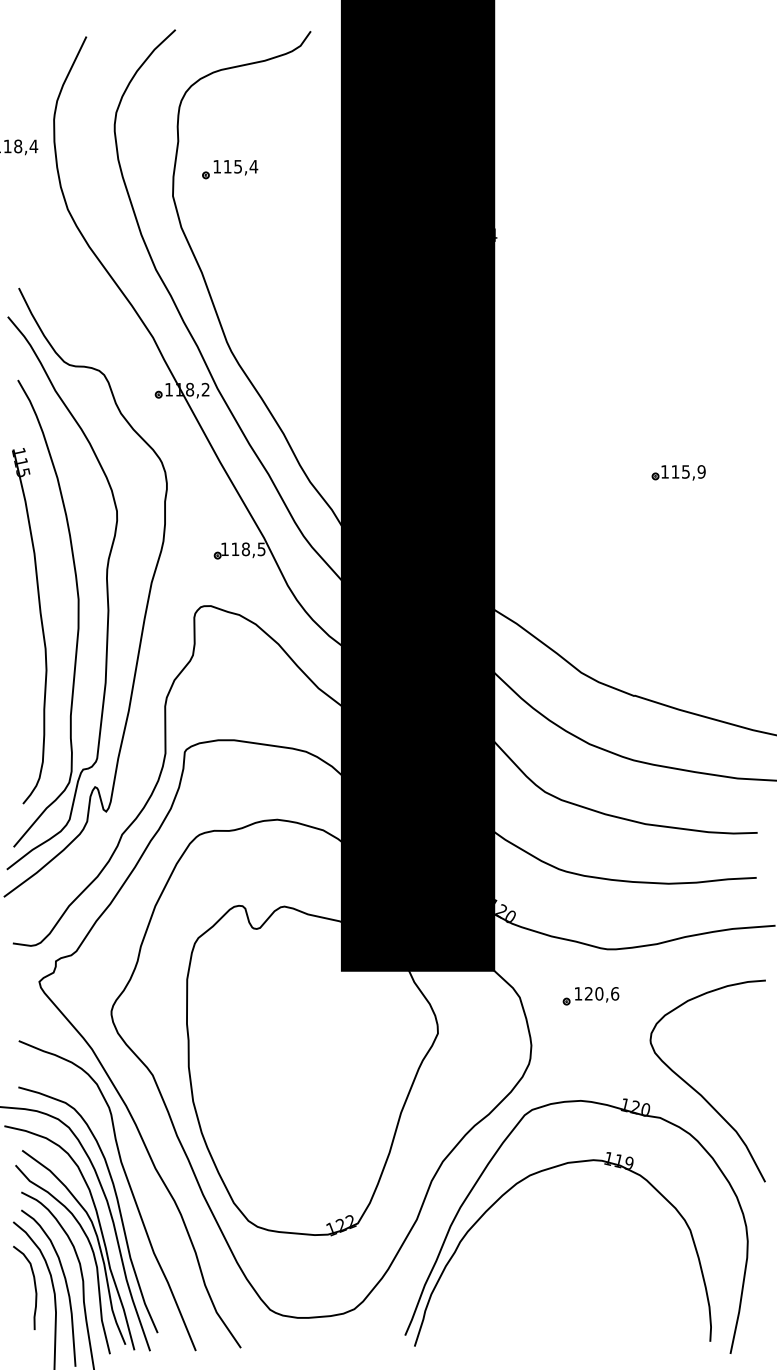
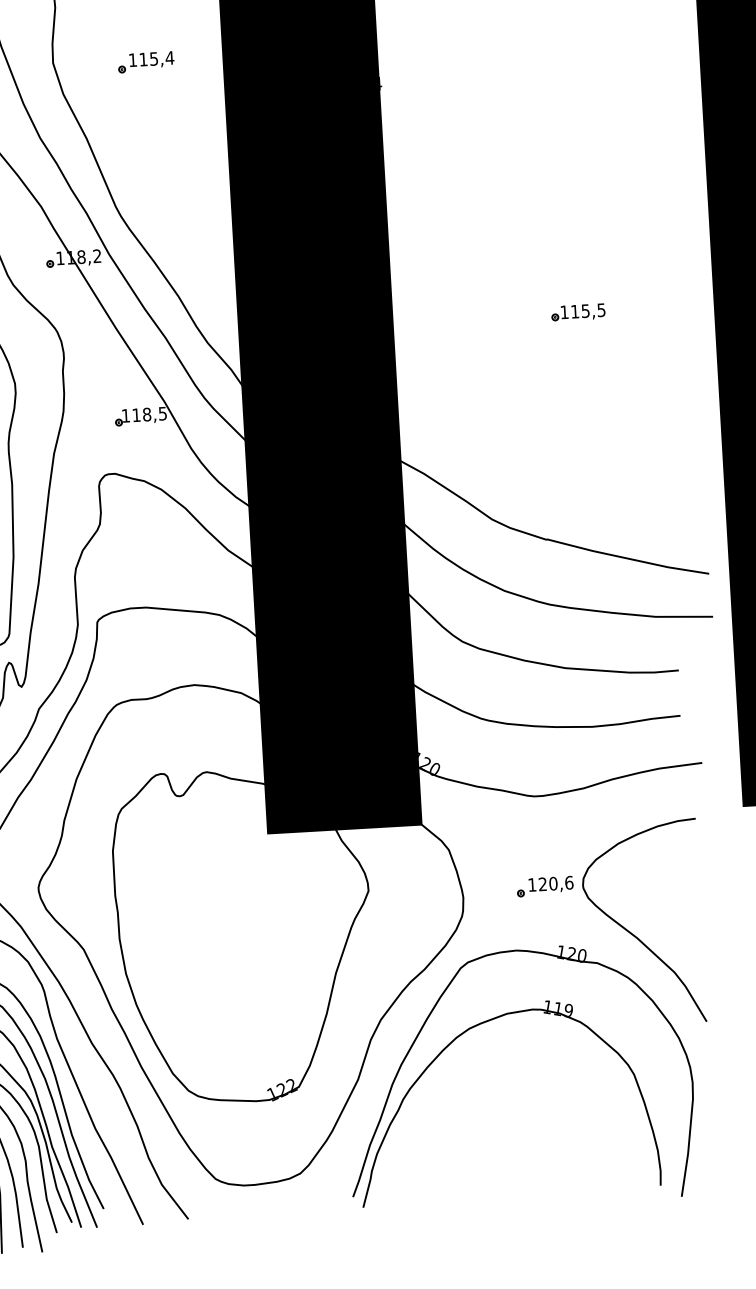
part: (230, 169) -> (146, 62), moved
text: (701, 471) -> (601, 309), 115,9 -> 115,5
part: (590, 996) -> (544, 886), moved

